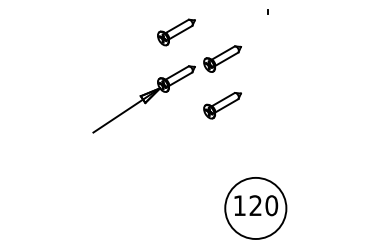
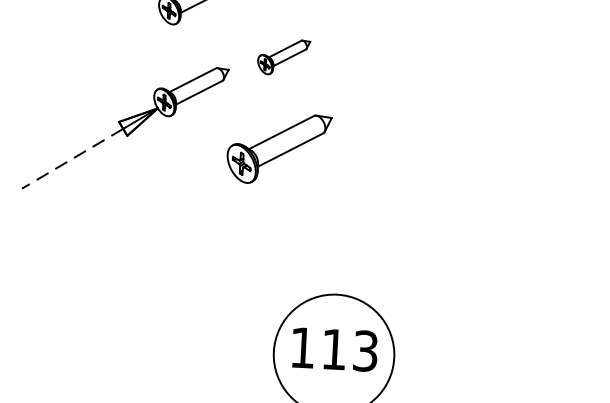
part: (222, 58) -> (283, 56), size x0.7
part: (222, 105) -> (279, 148), size x1.4
line: (118, 116) -> (73, 159), solid -> dashed
text: (263, 205) -> (349, 349), 120 -> 113

